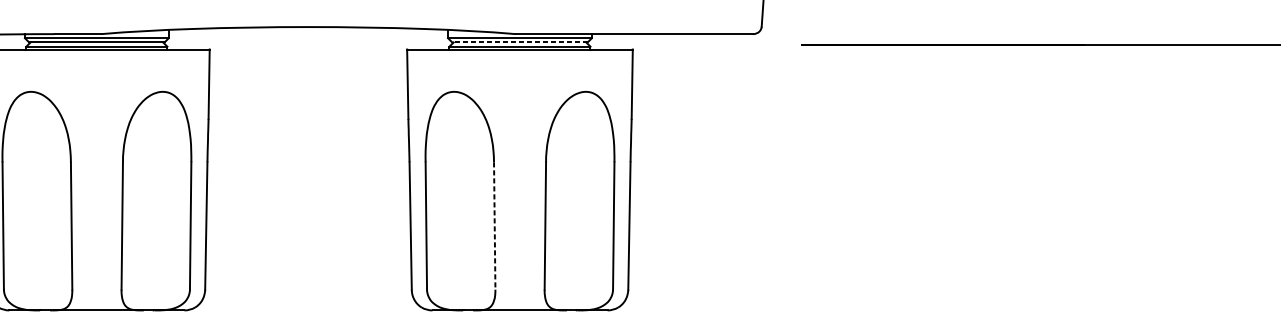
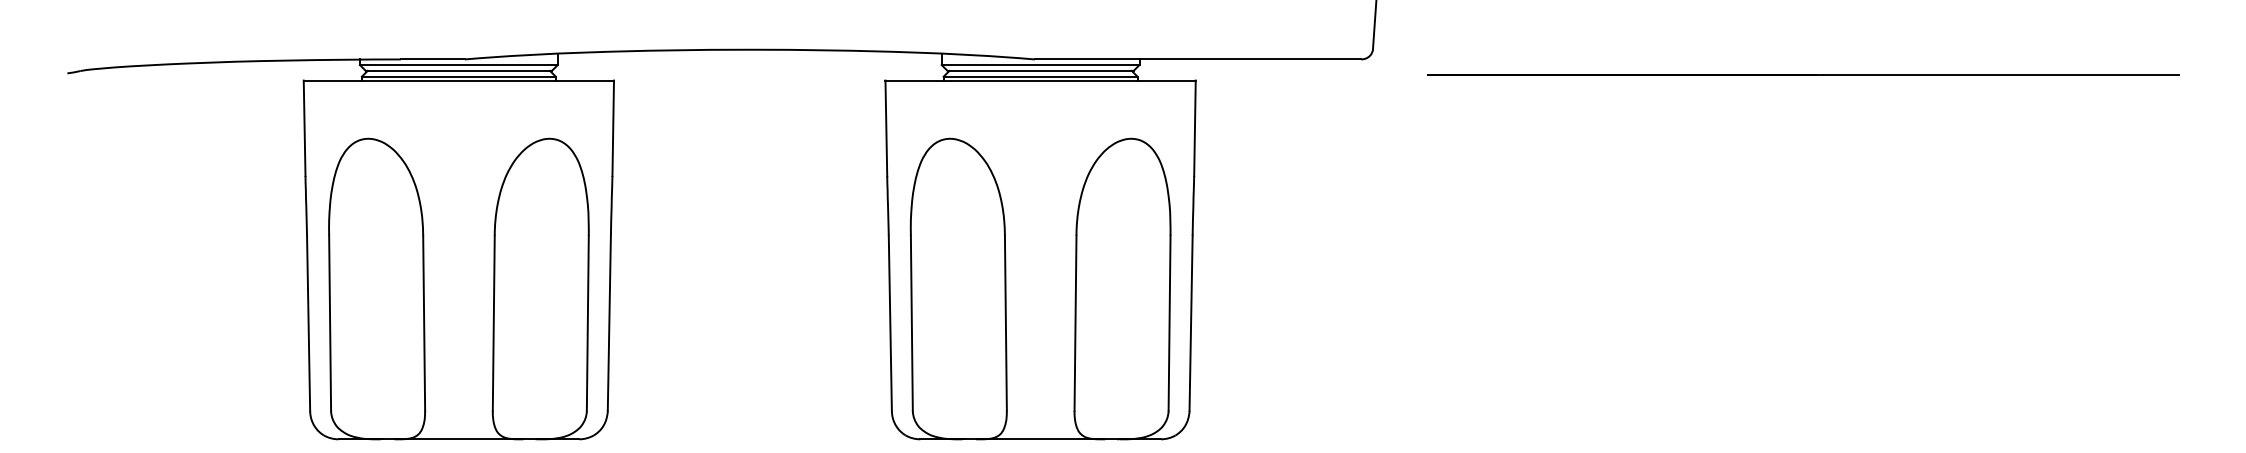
line: (519, 42) -> (1040, 70), dashed -> solid
line: (494, 226) -> (1005, 323), dashed -> solid

